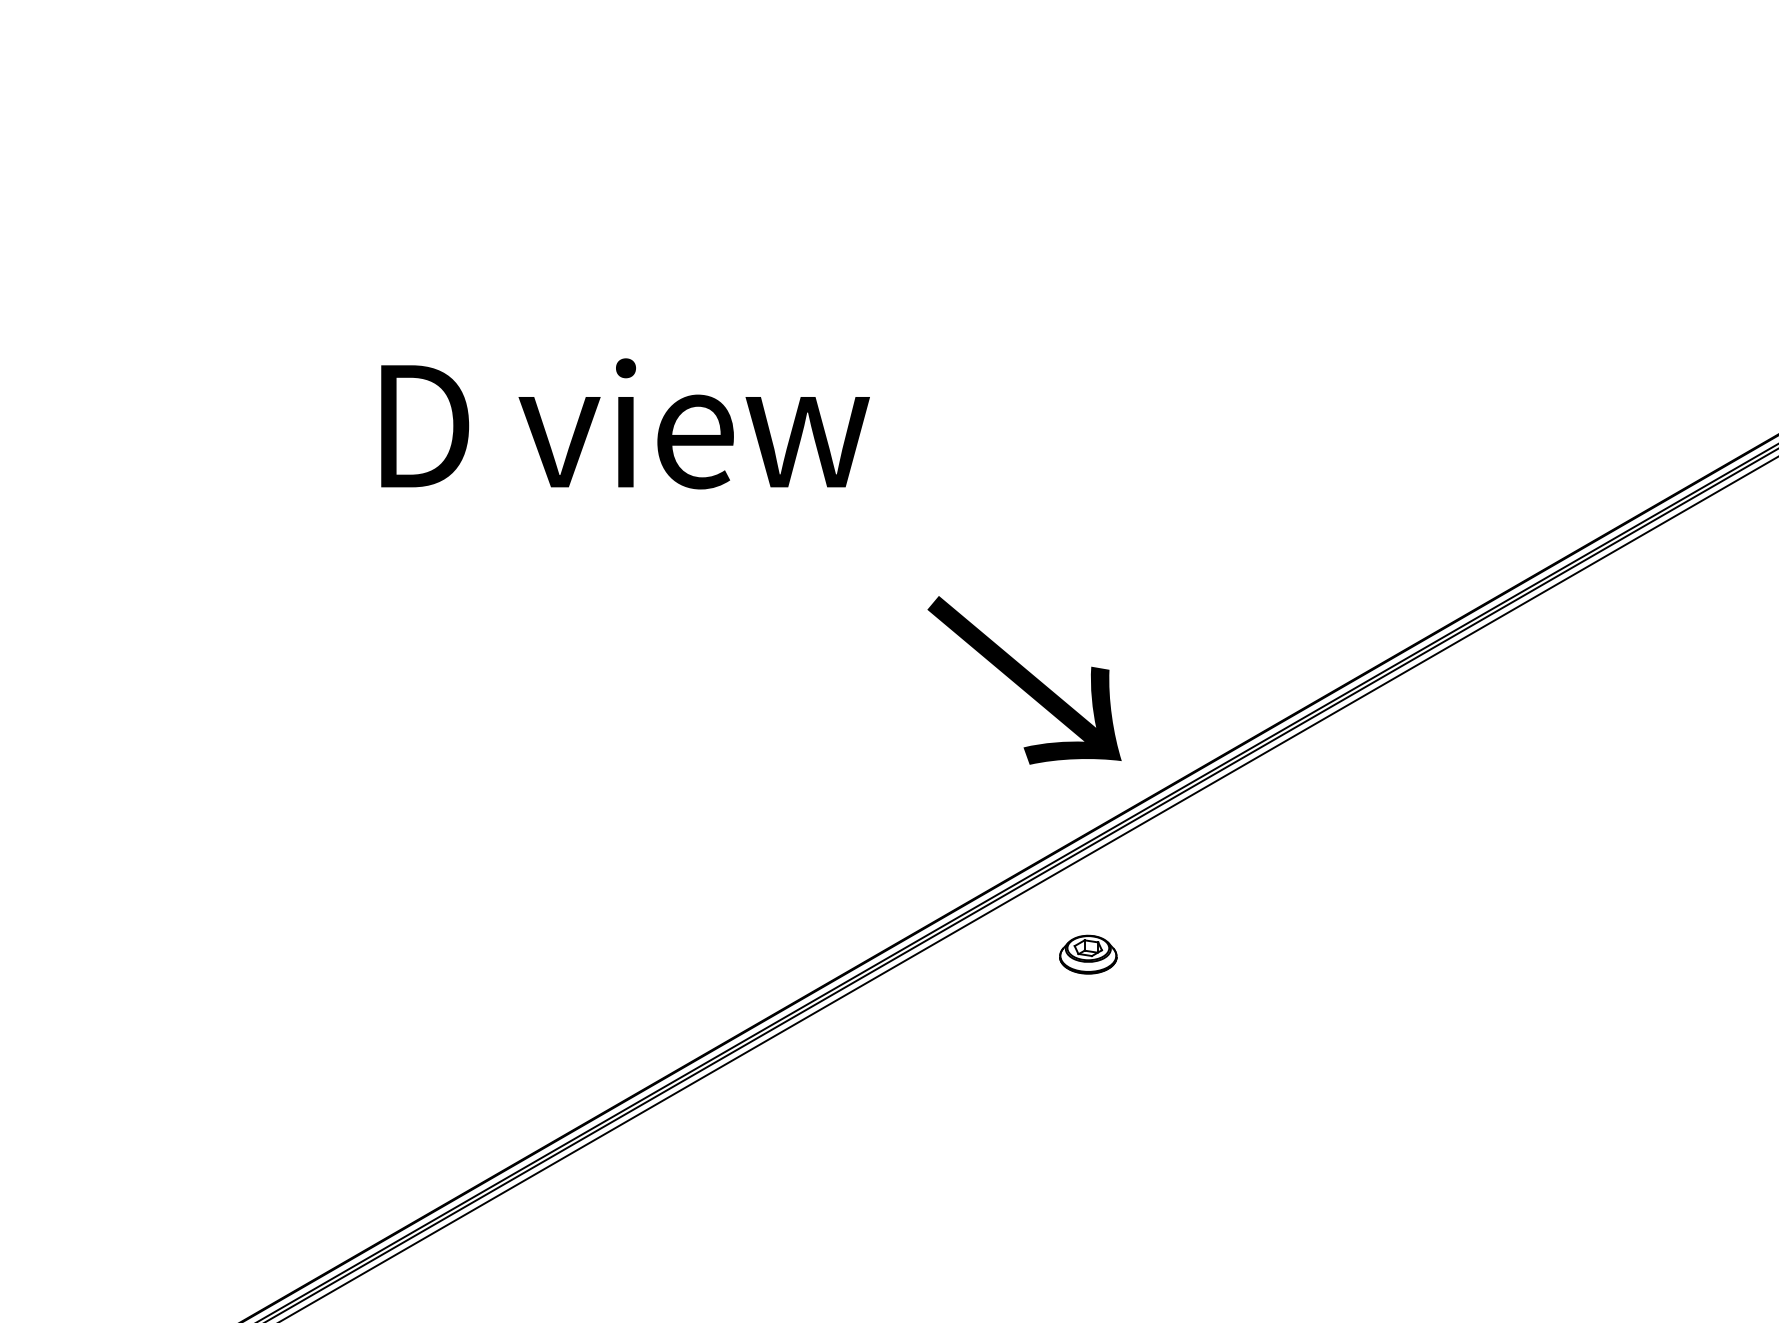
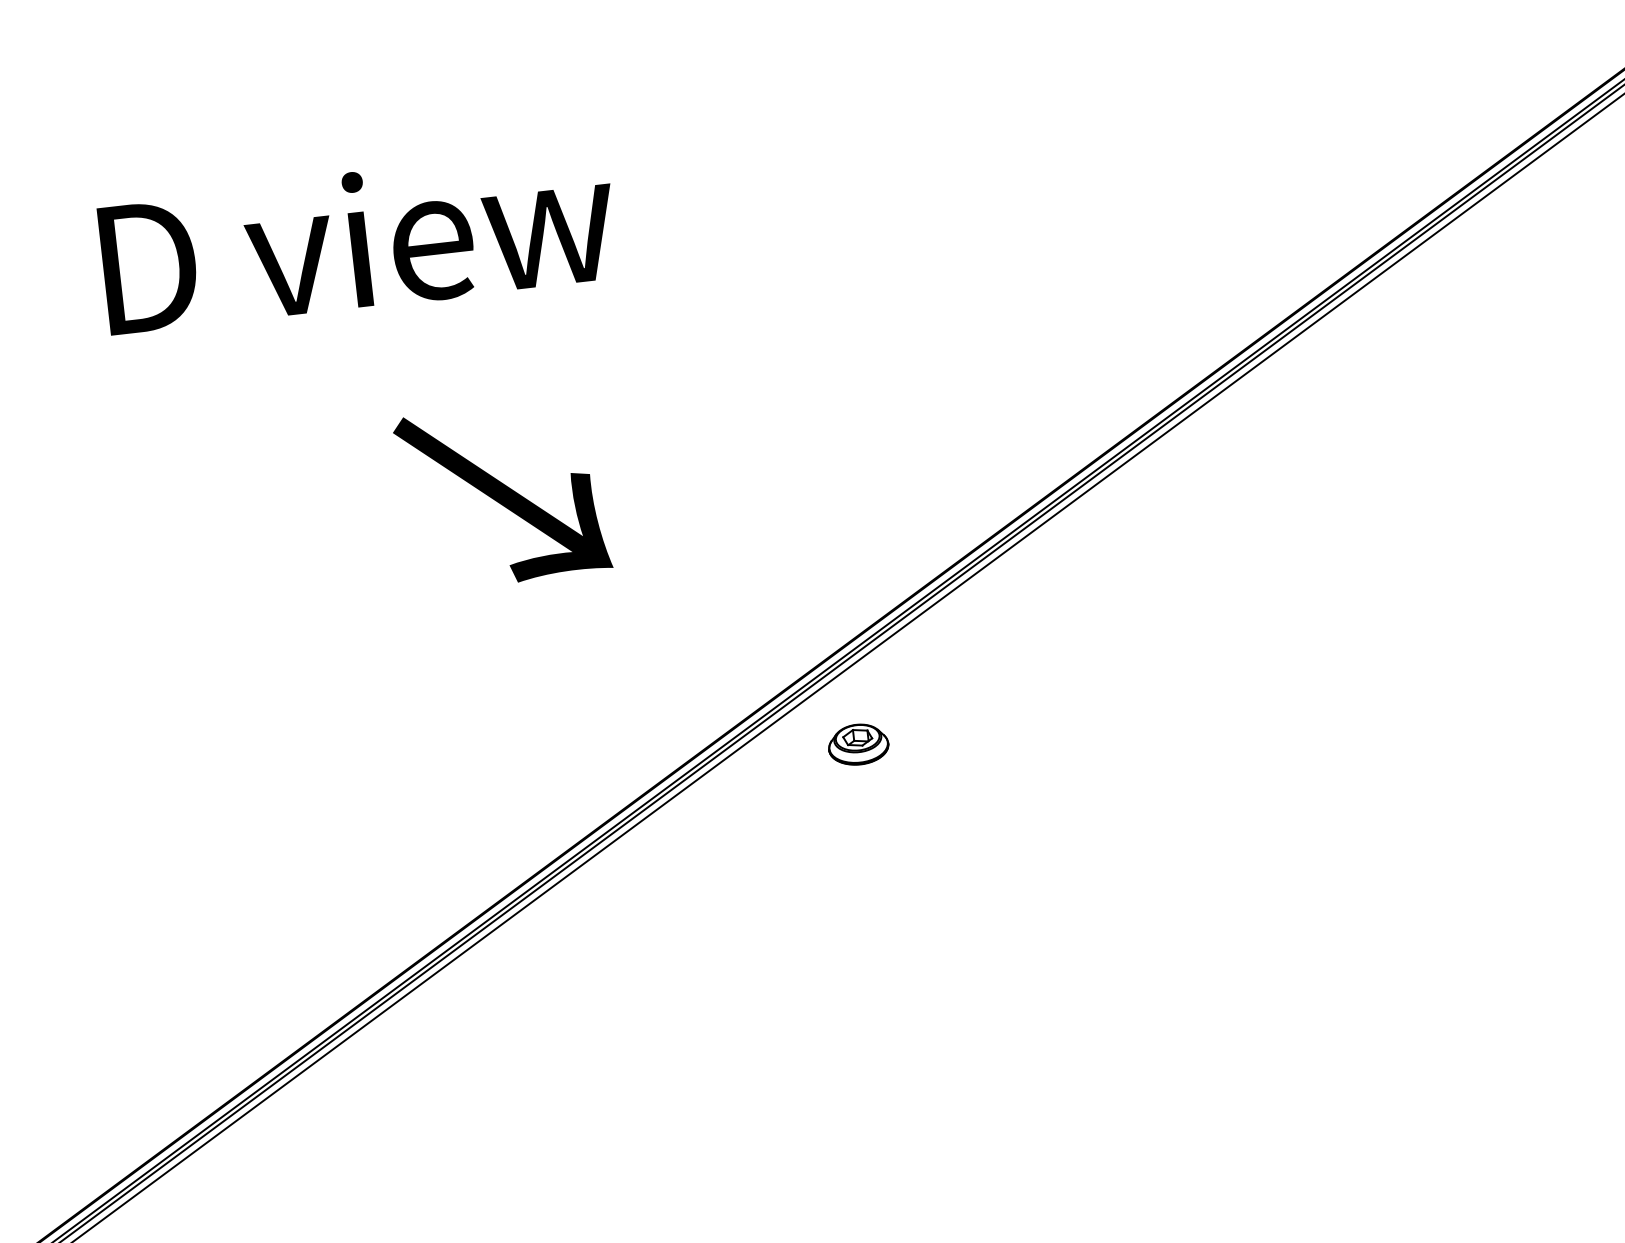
text: (1024, 680) -> (502, 495), moved
part: (1088, 954) -> (858, 744), moved

